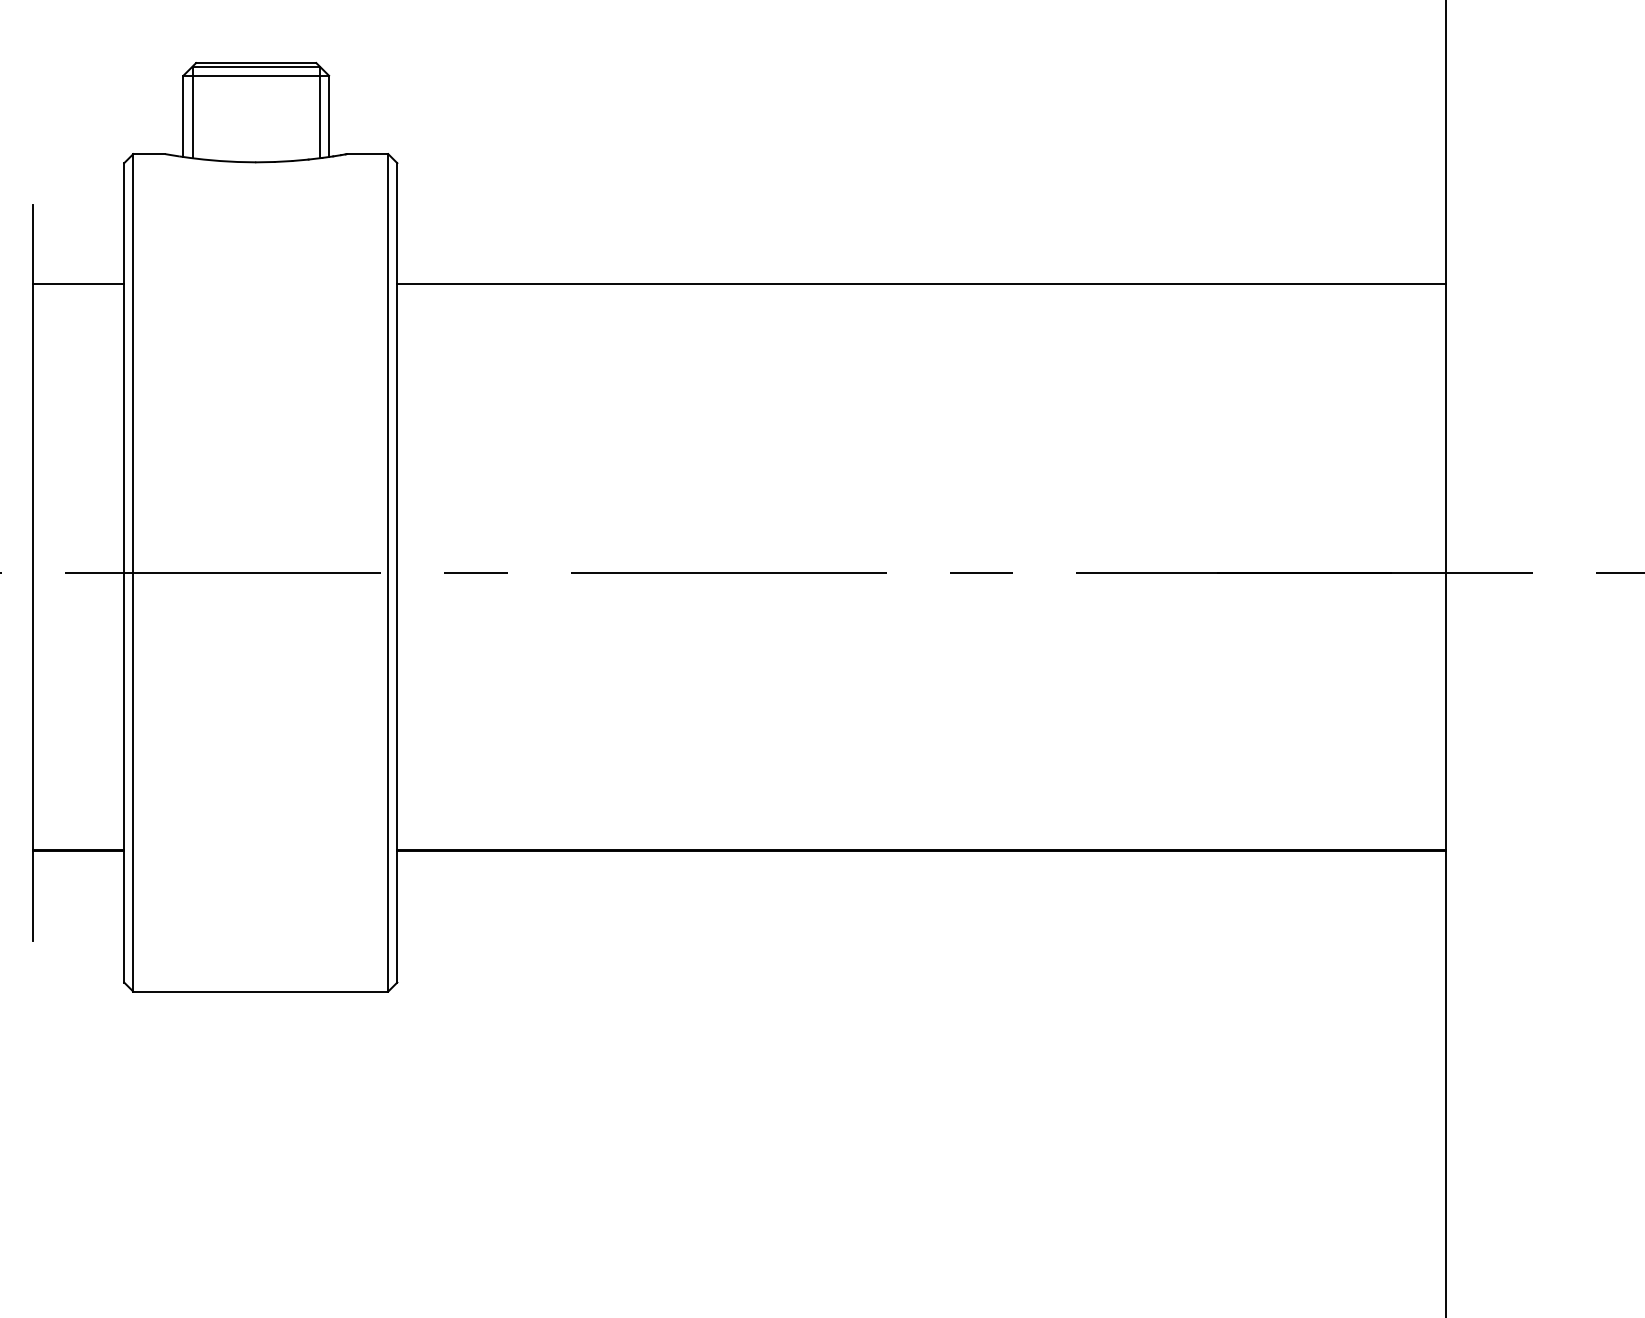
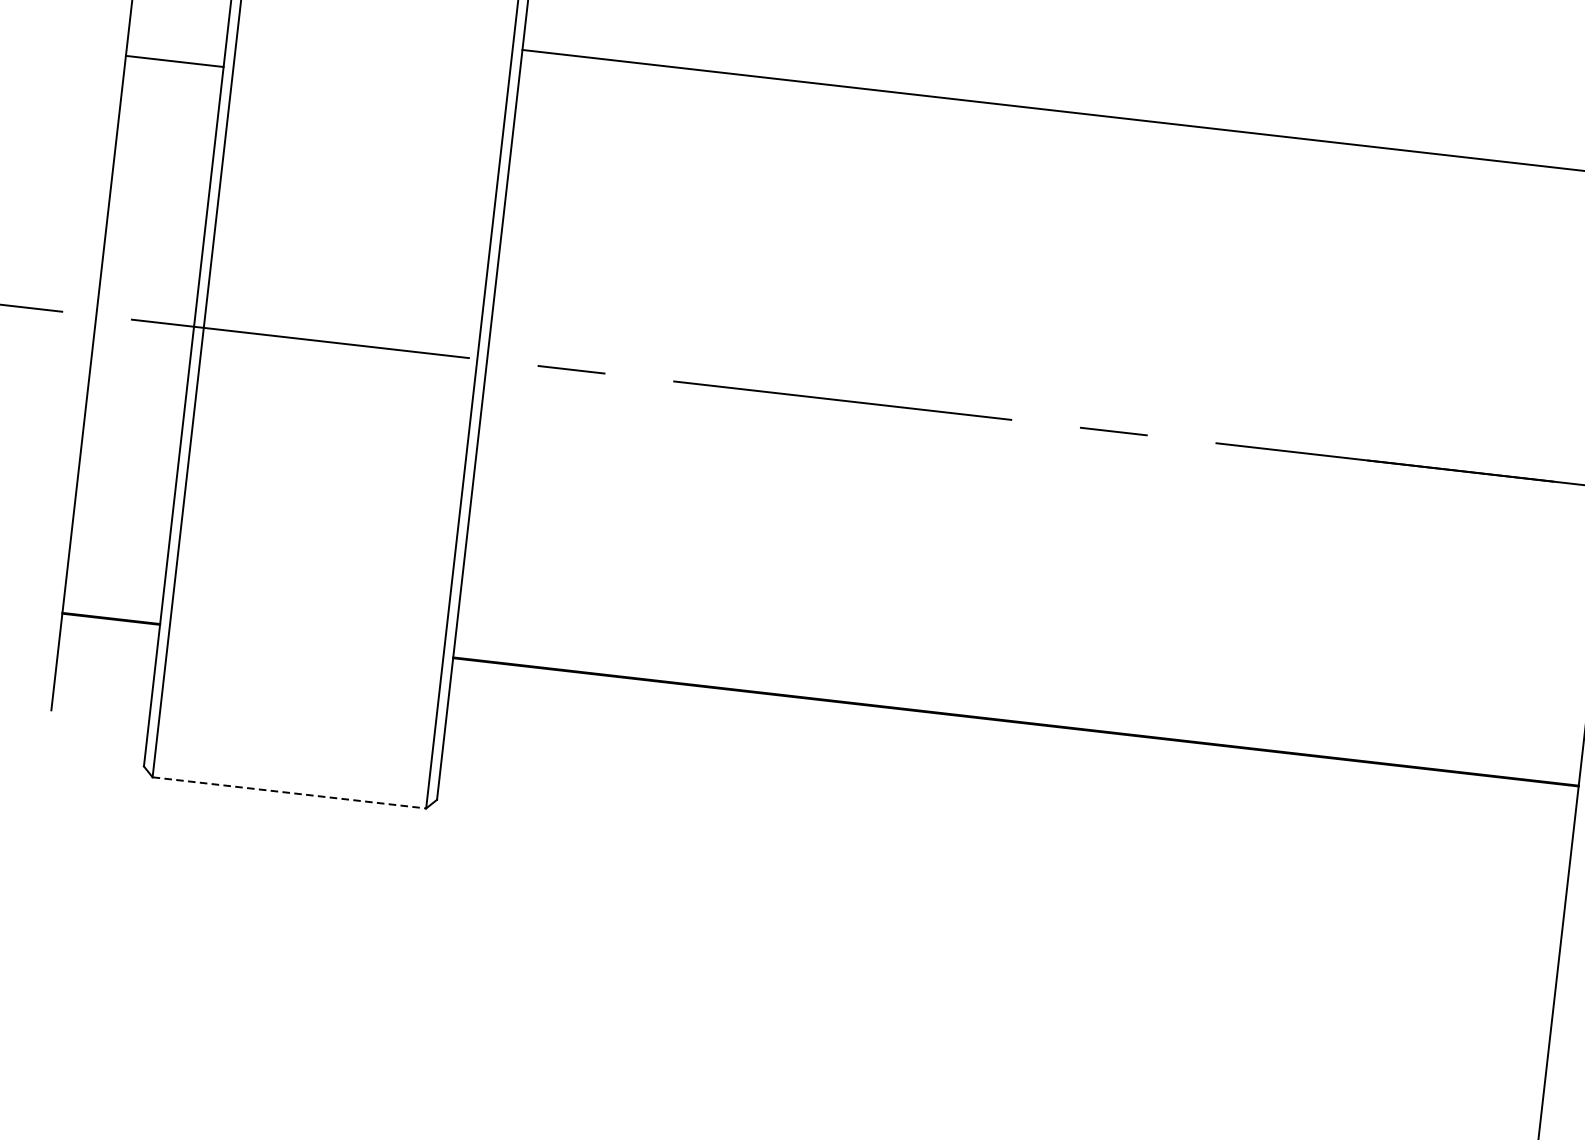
line: (78, 283) -> (174, 61), moved
line: (261, 991) -> (290, 792), solid -> dashed

